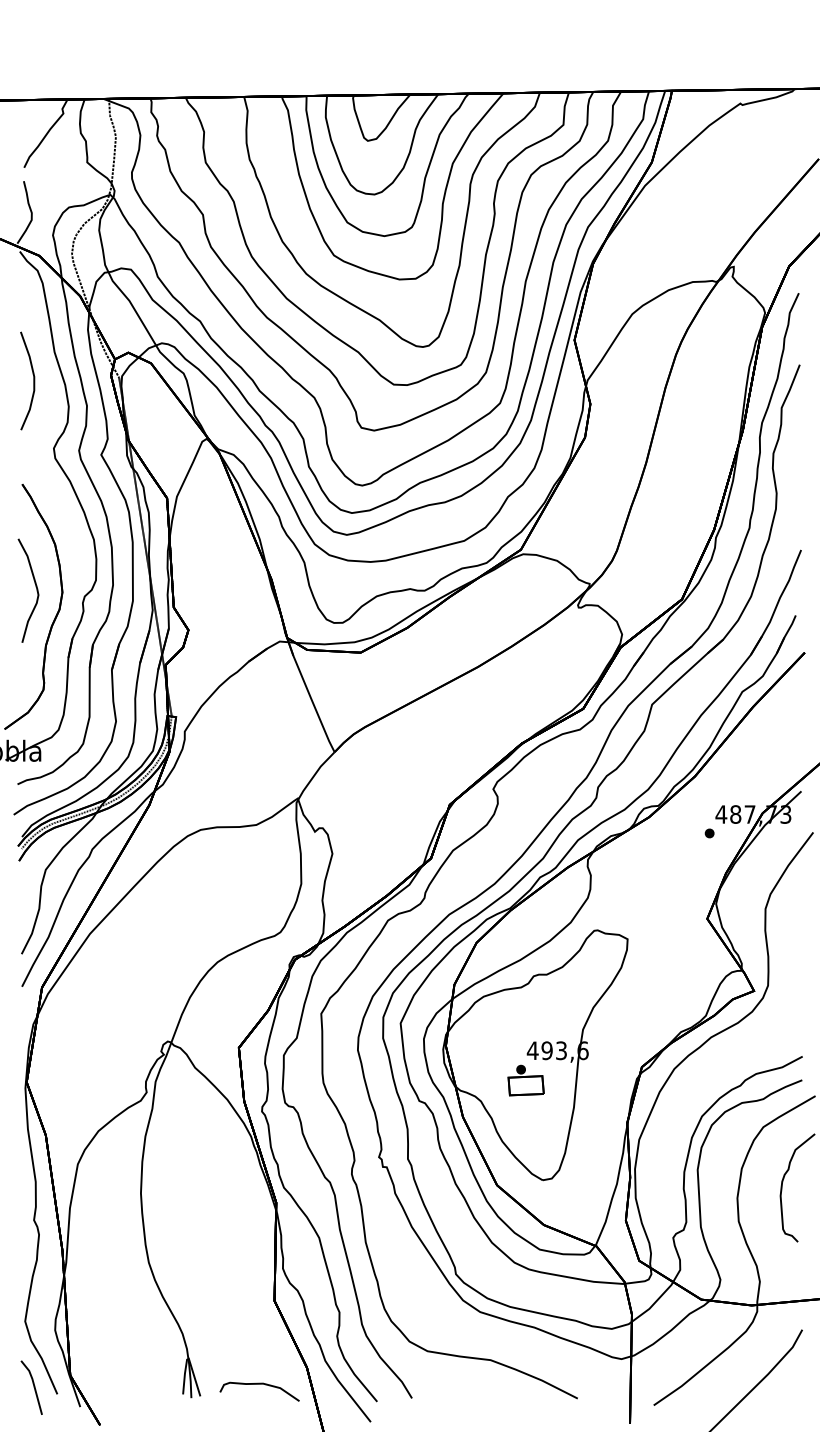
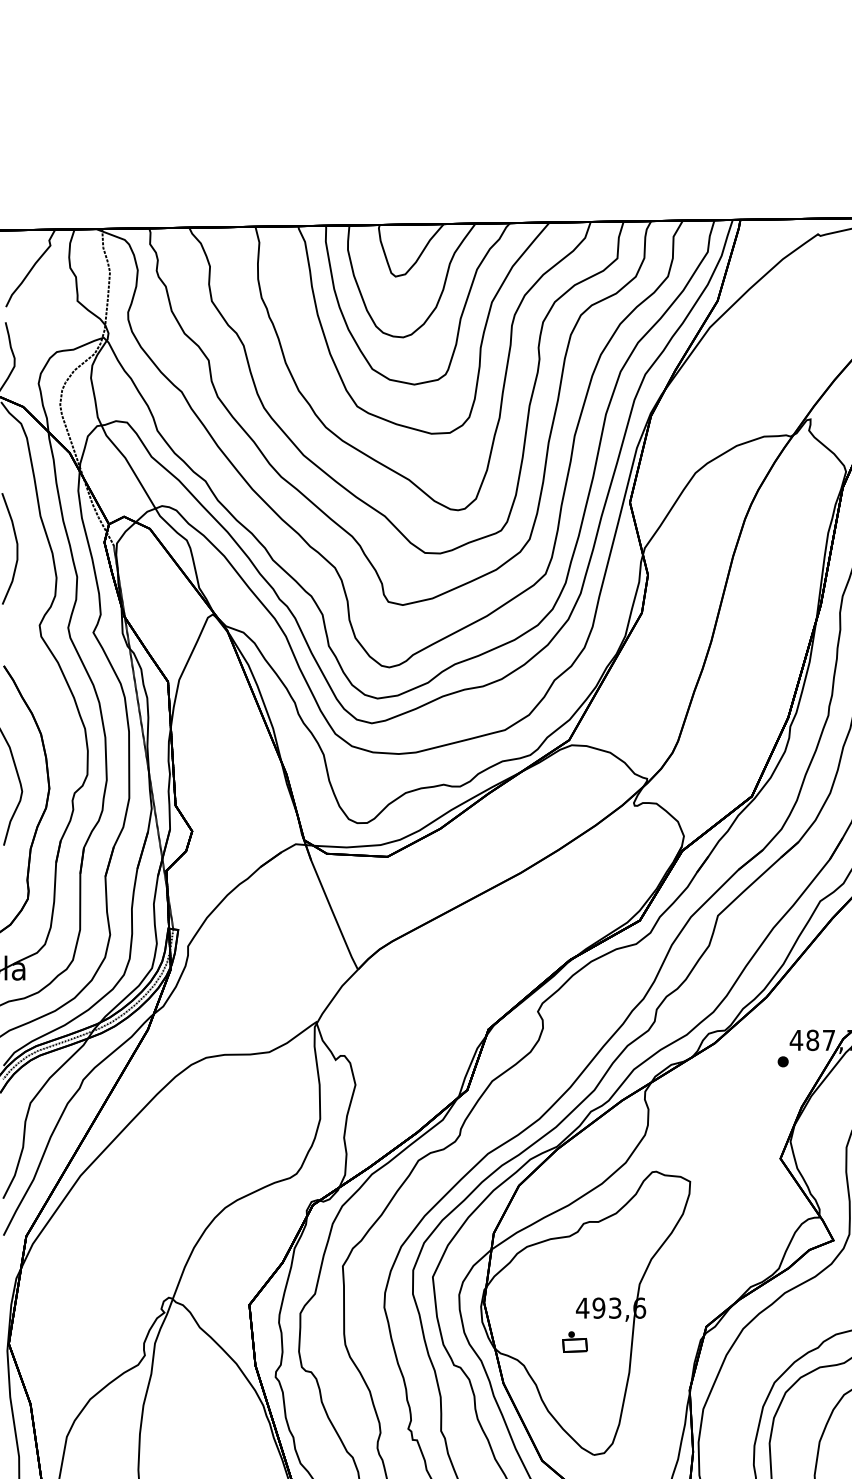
part: (525, 1080) -> (574, 1341), size x0.6

